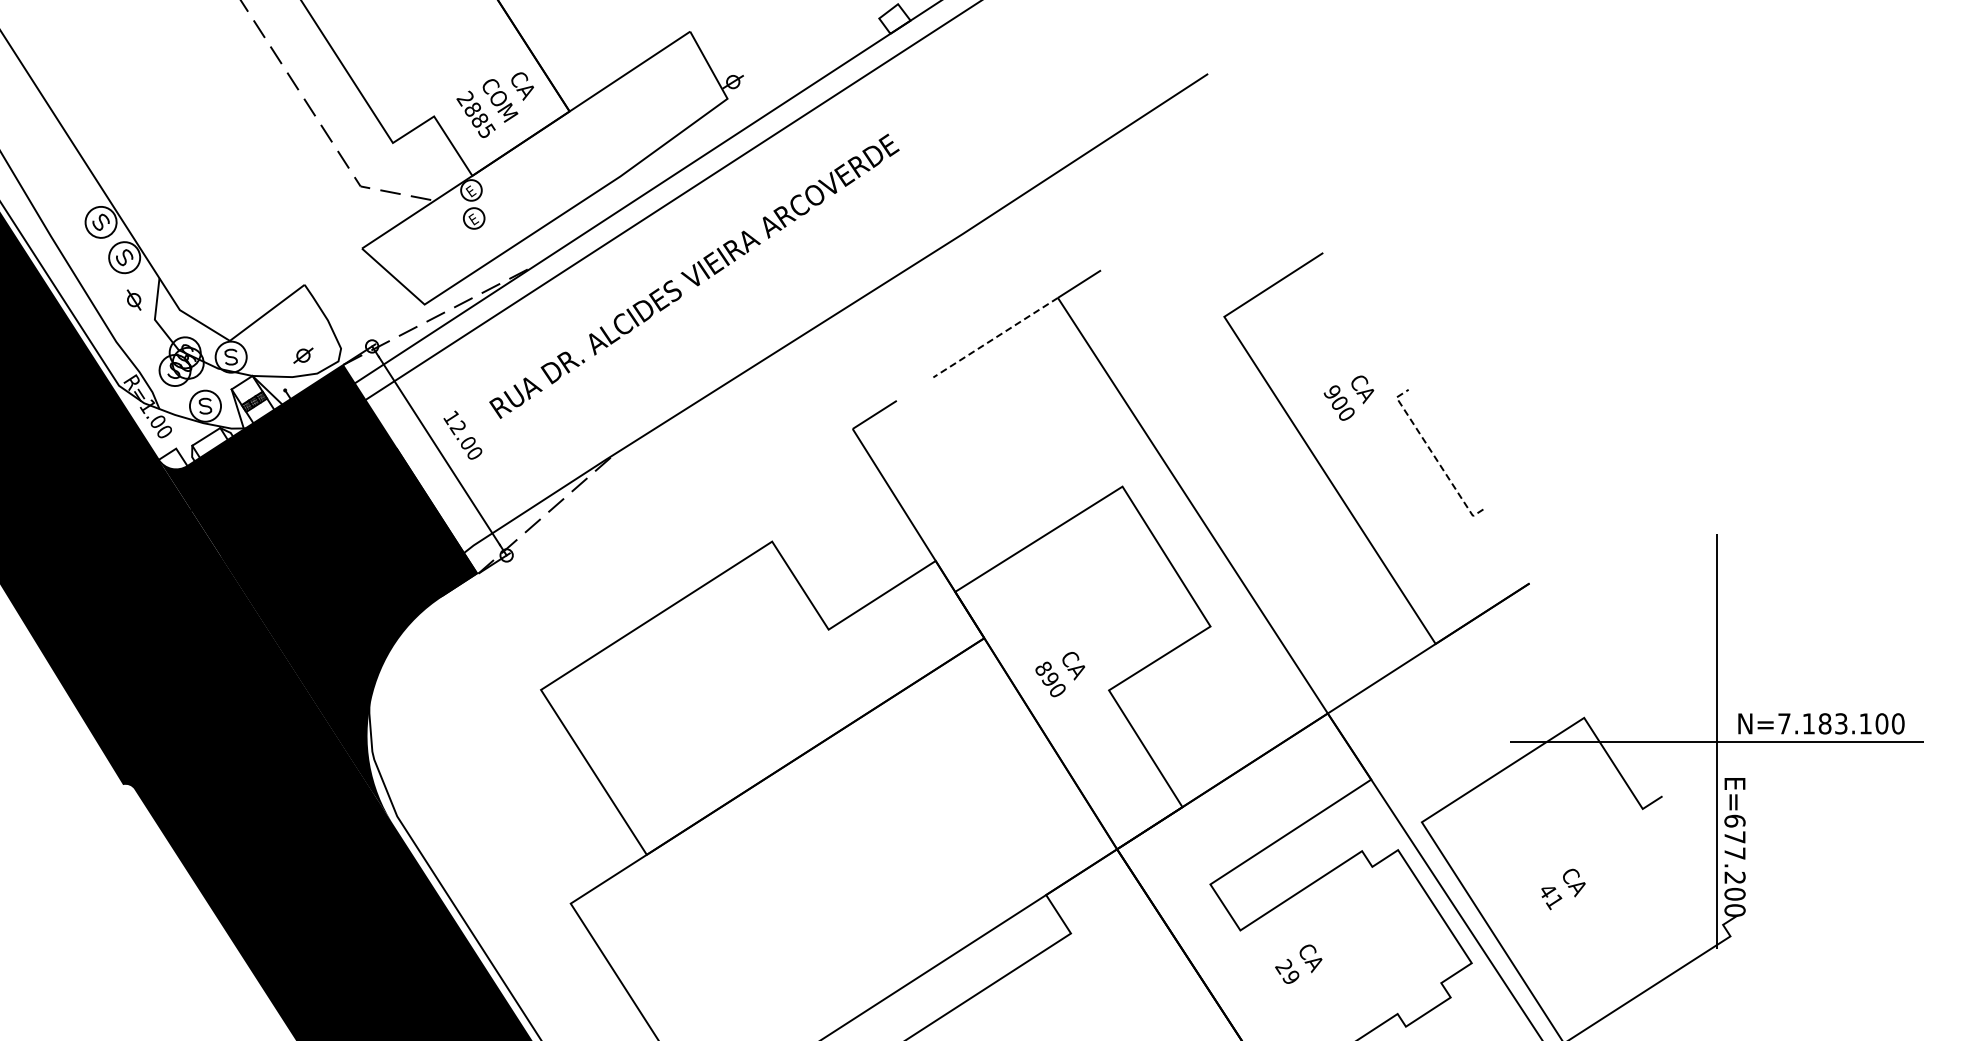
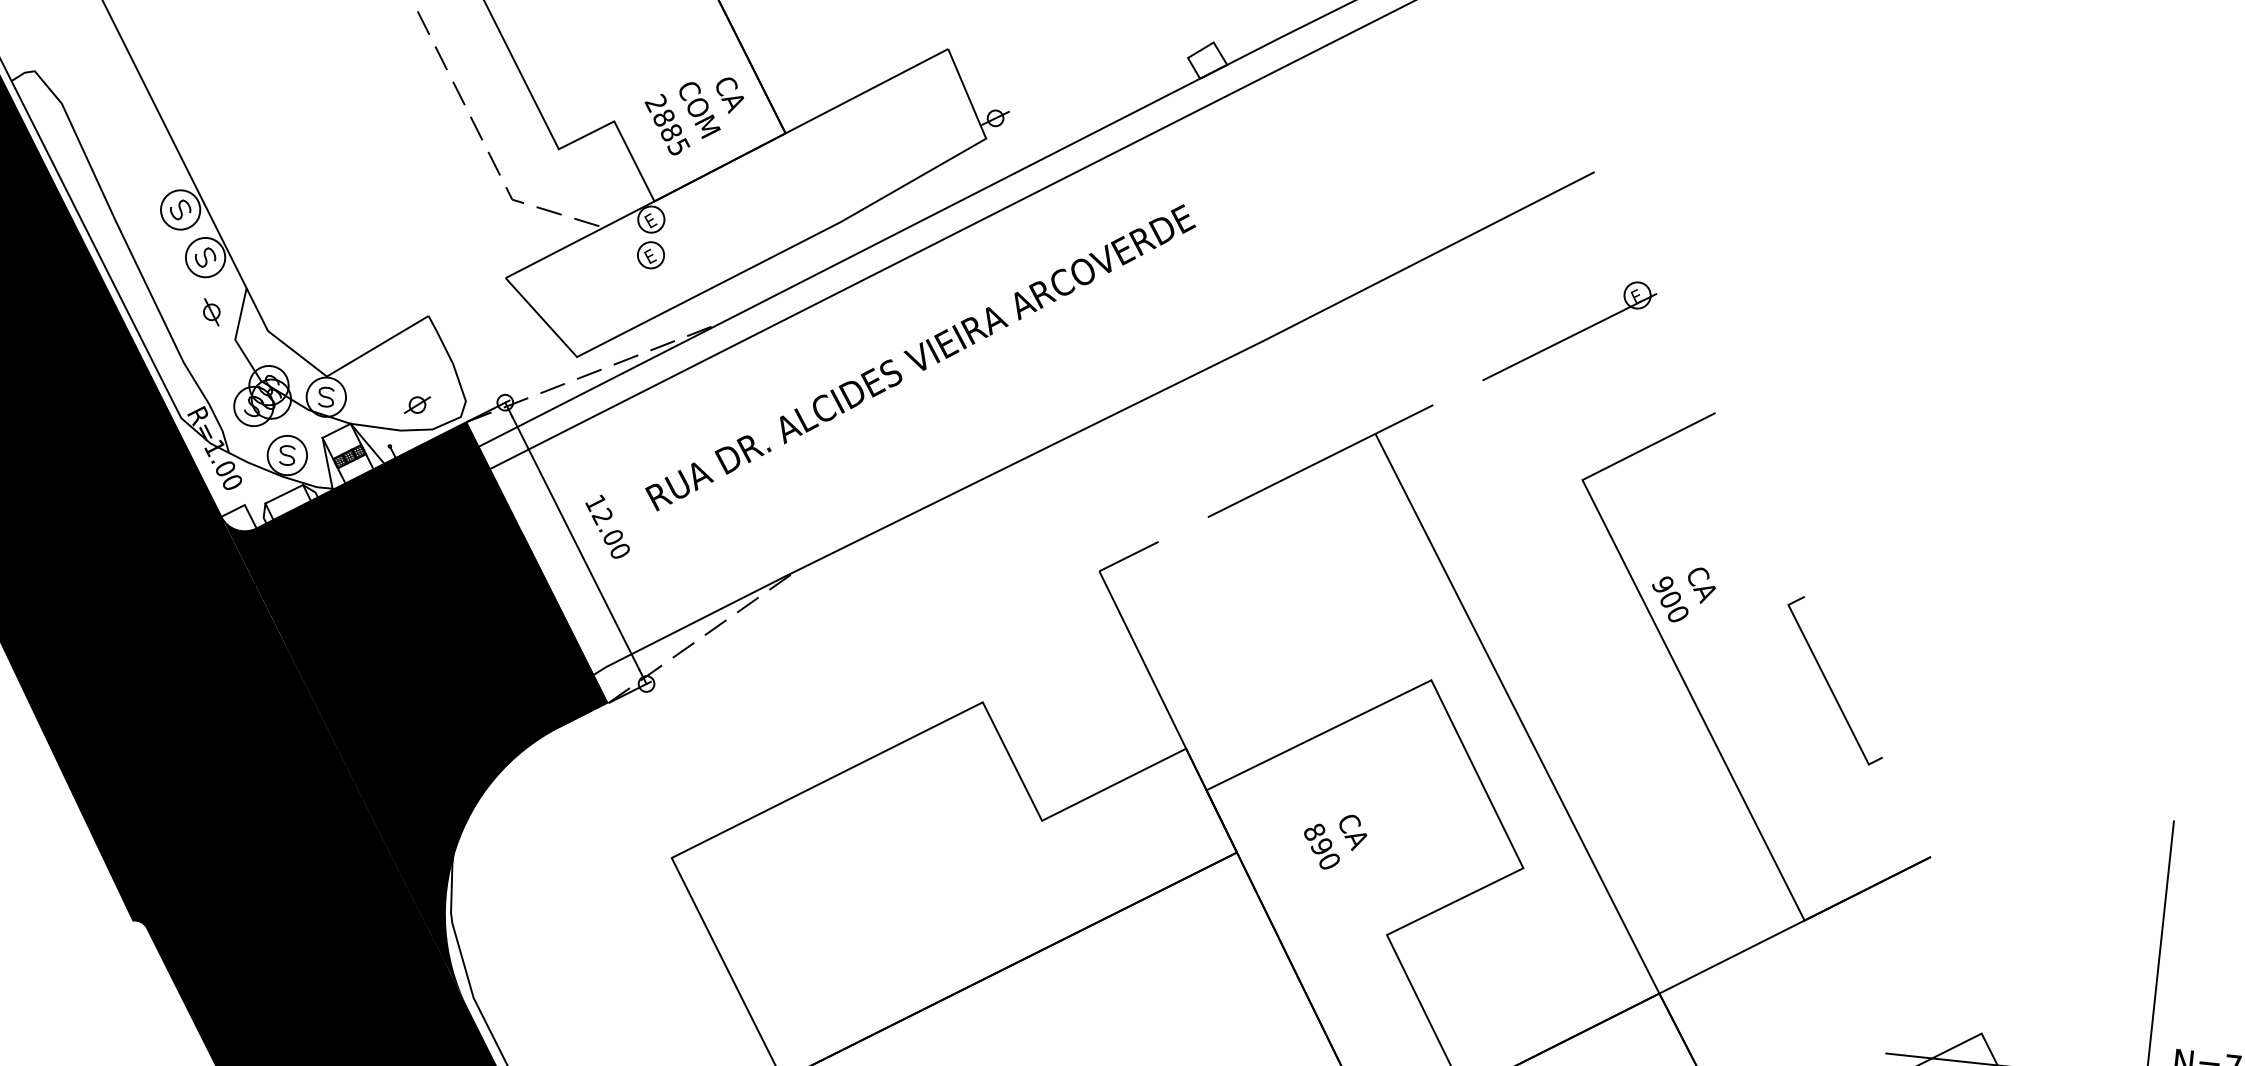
part: (1202, 201) -> (1570, 331), added
line: (995, 337) -> (1291, 475), dashed -> solid
text: (1348, 397) -> (1682, 593), moved
line: (1434, 456) -> (1828, 684), dashed -> solid
text: (1059, 674) -> (1333, 841), moved

